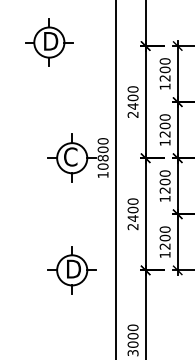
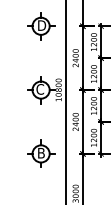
part: (50, 42) -> (41, 26), moved
text: (74, 267) -> (42, 152), D -> B

